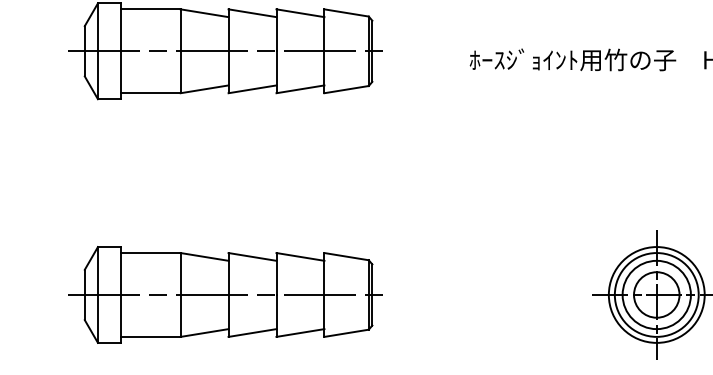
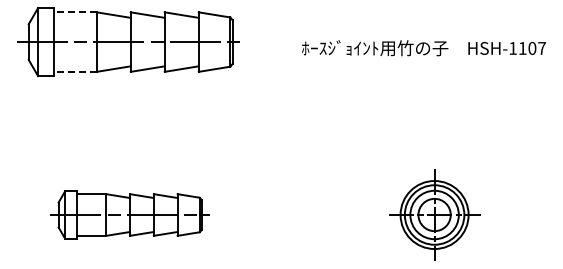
line: (150, 9) -> (75, 12), solid -> dashed
line: (150, 92) -> (75, 71), solid -> dashed
part: (225, 294) -> (128, 214), size x0.7

